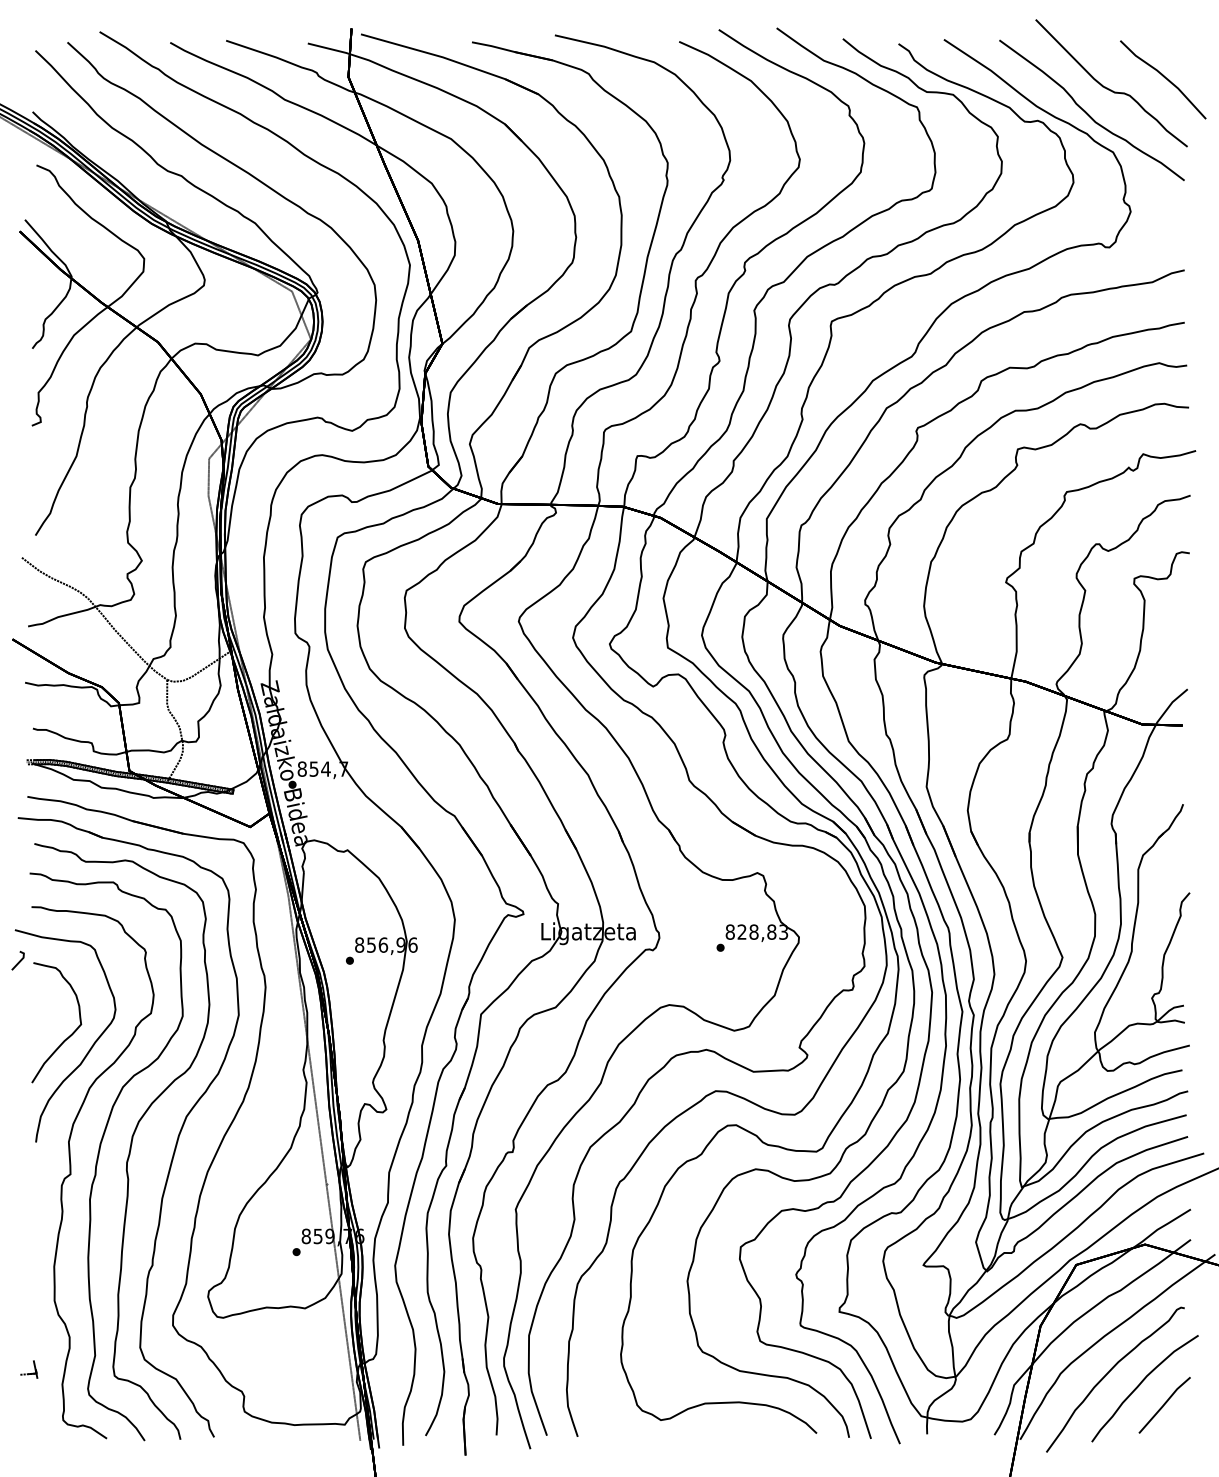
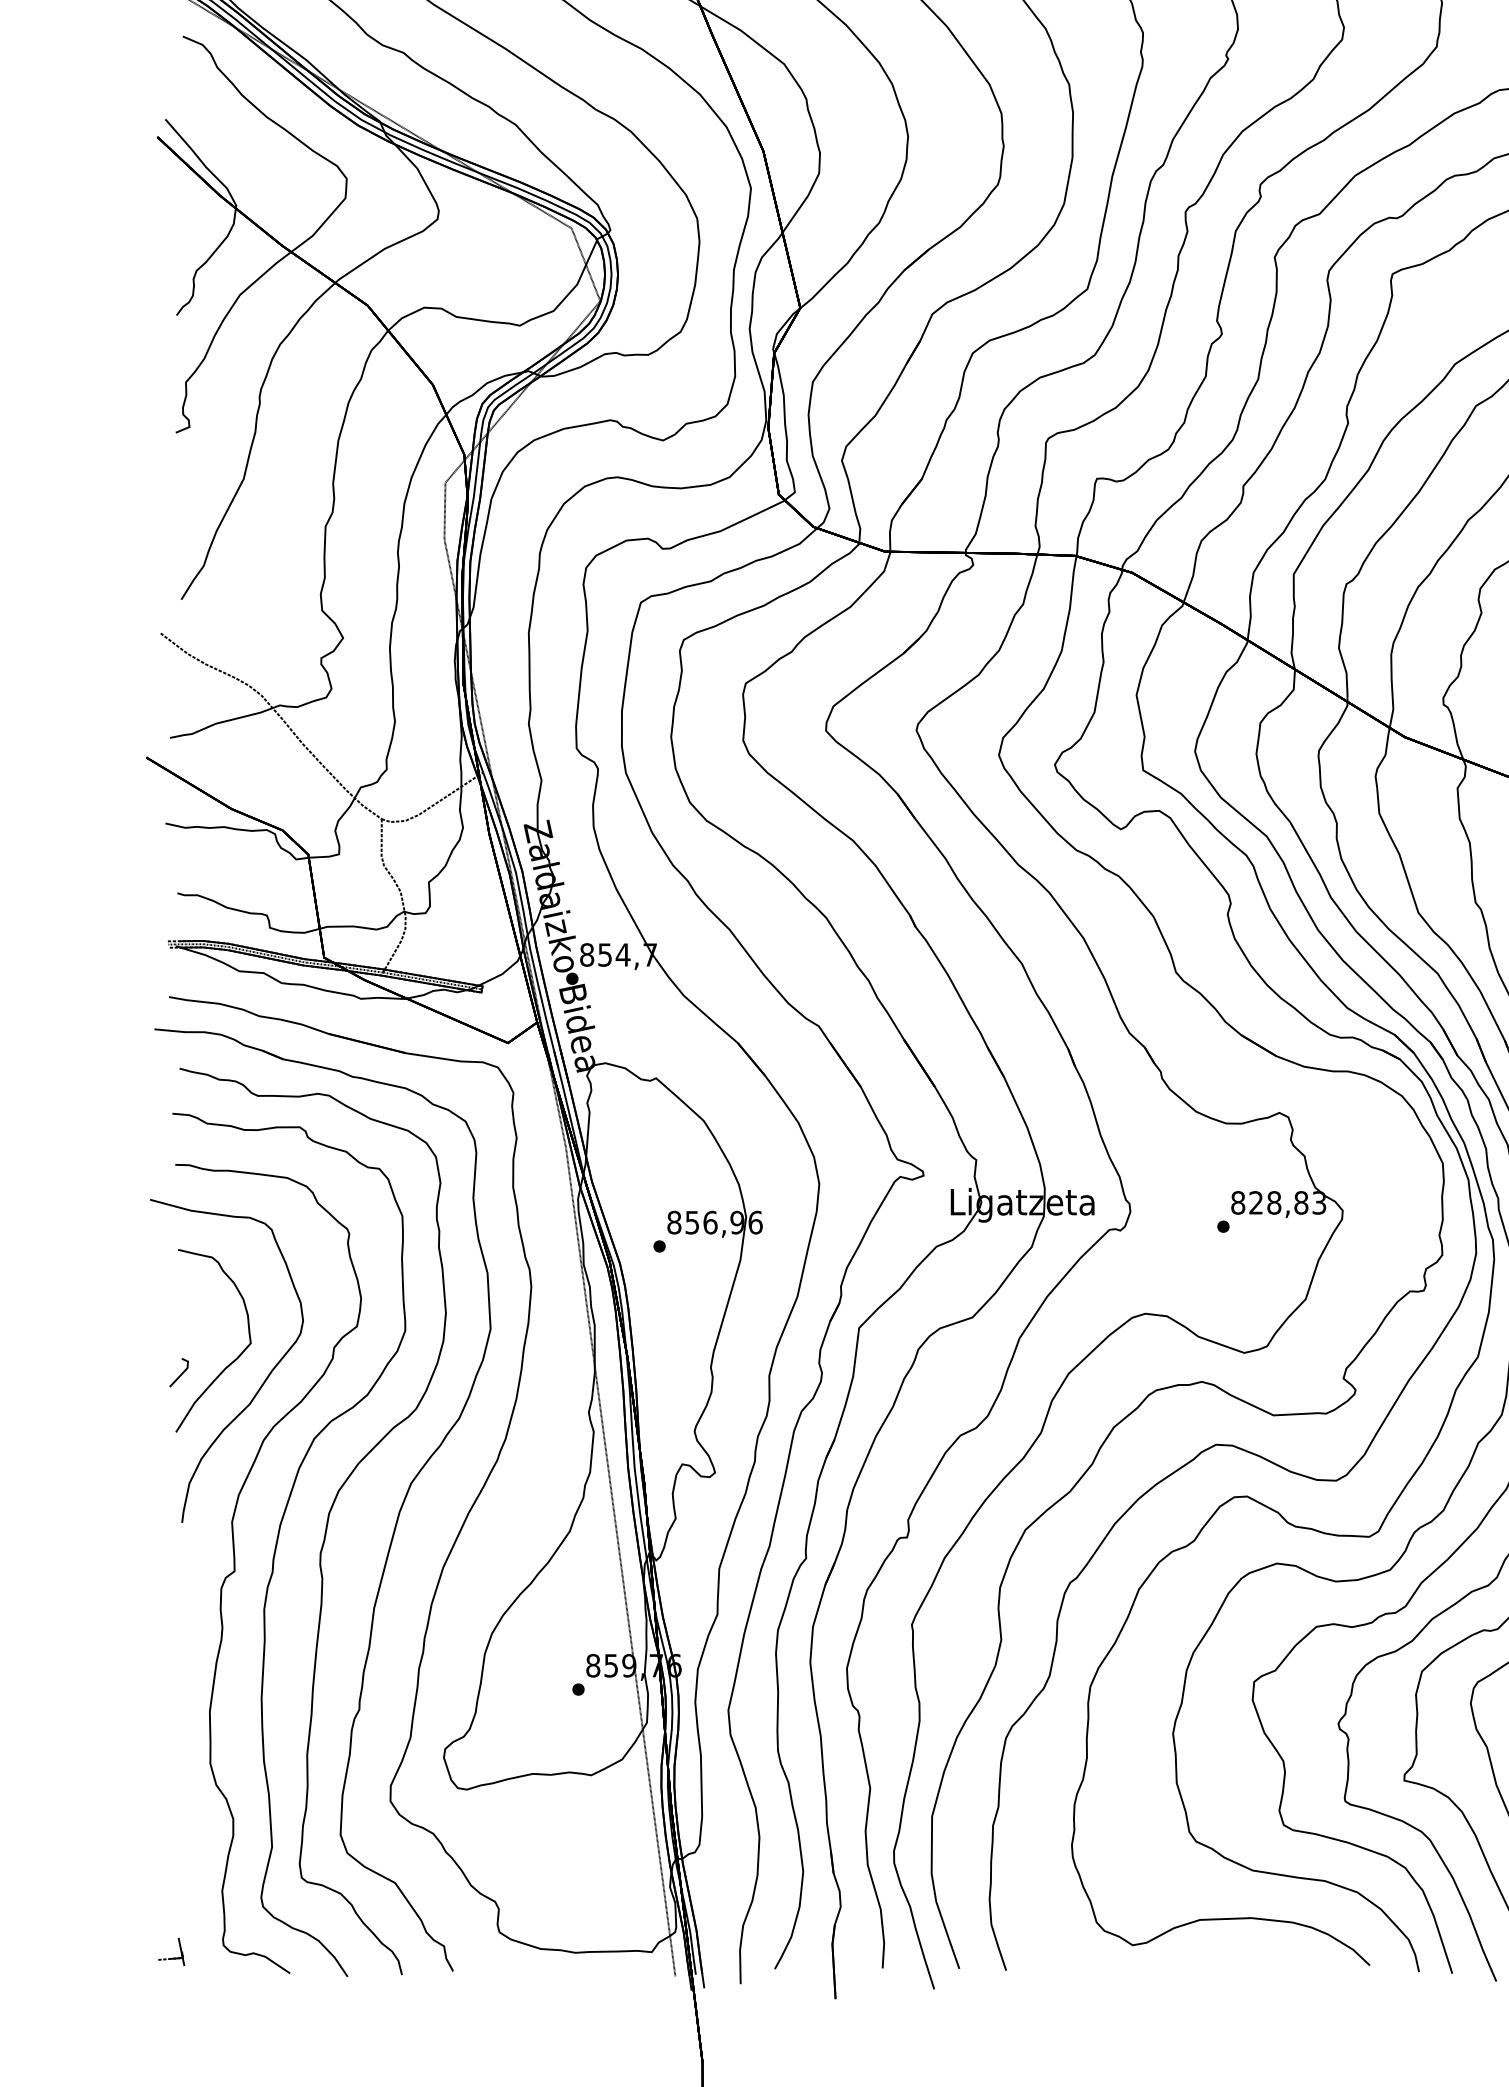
line: (18, 961) -> (179, 1373), moved
part: (29, 1369) -> (172, 1951), moved

